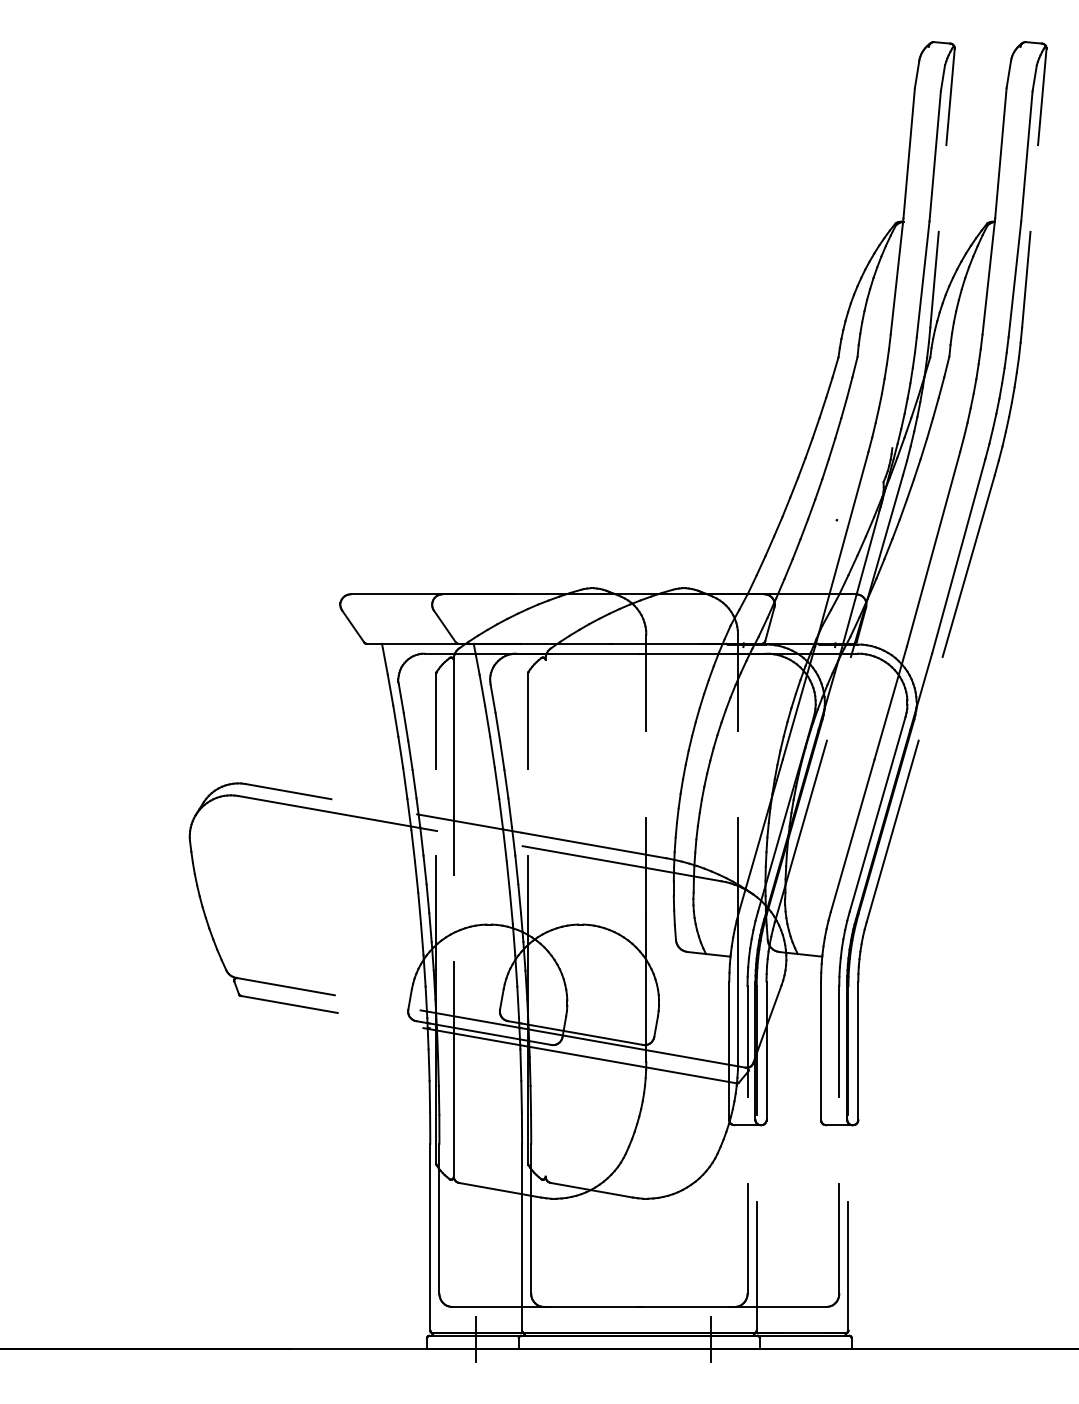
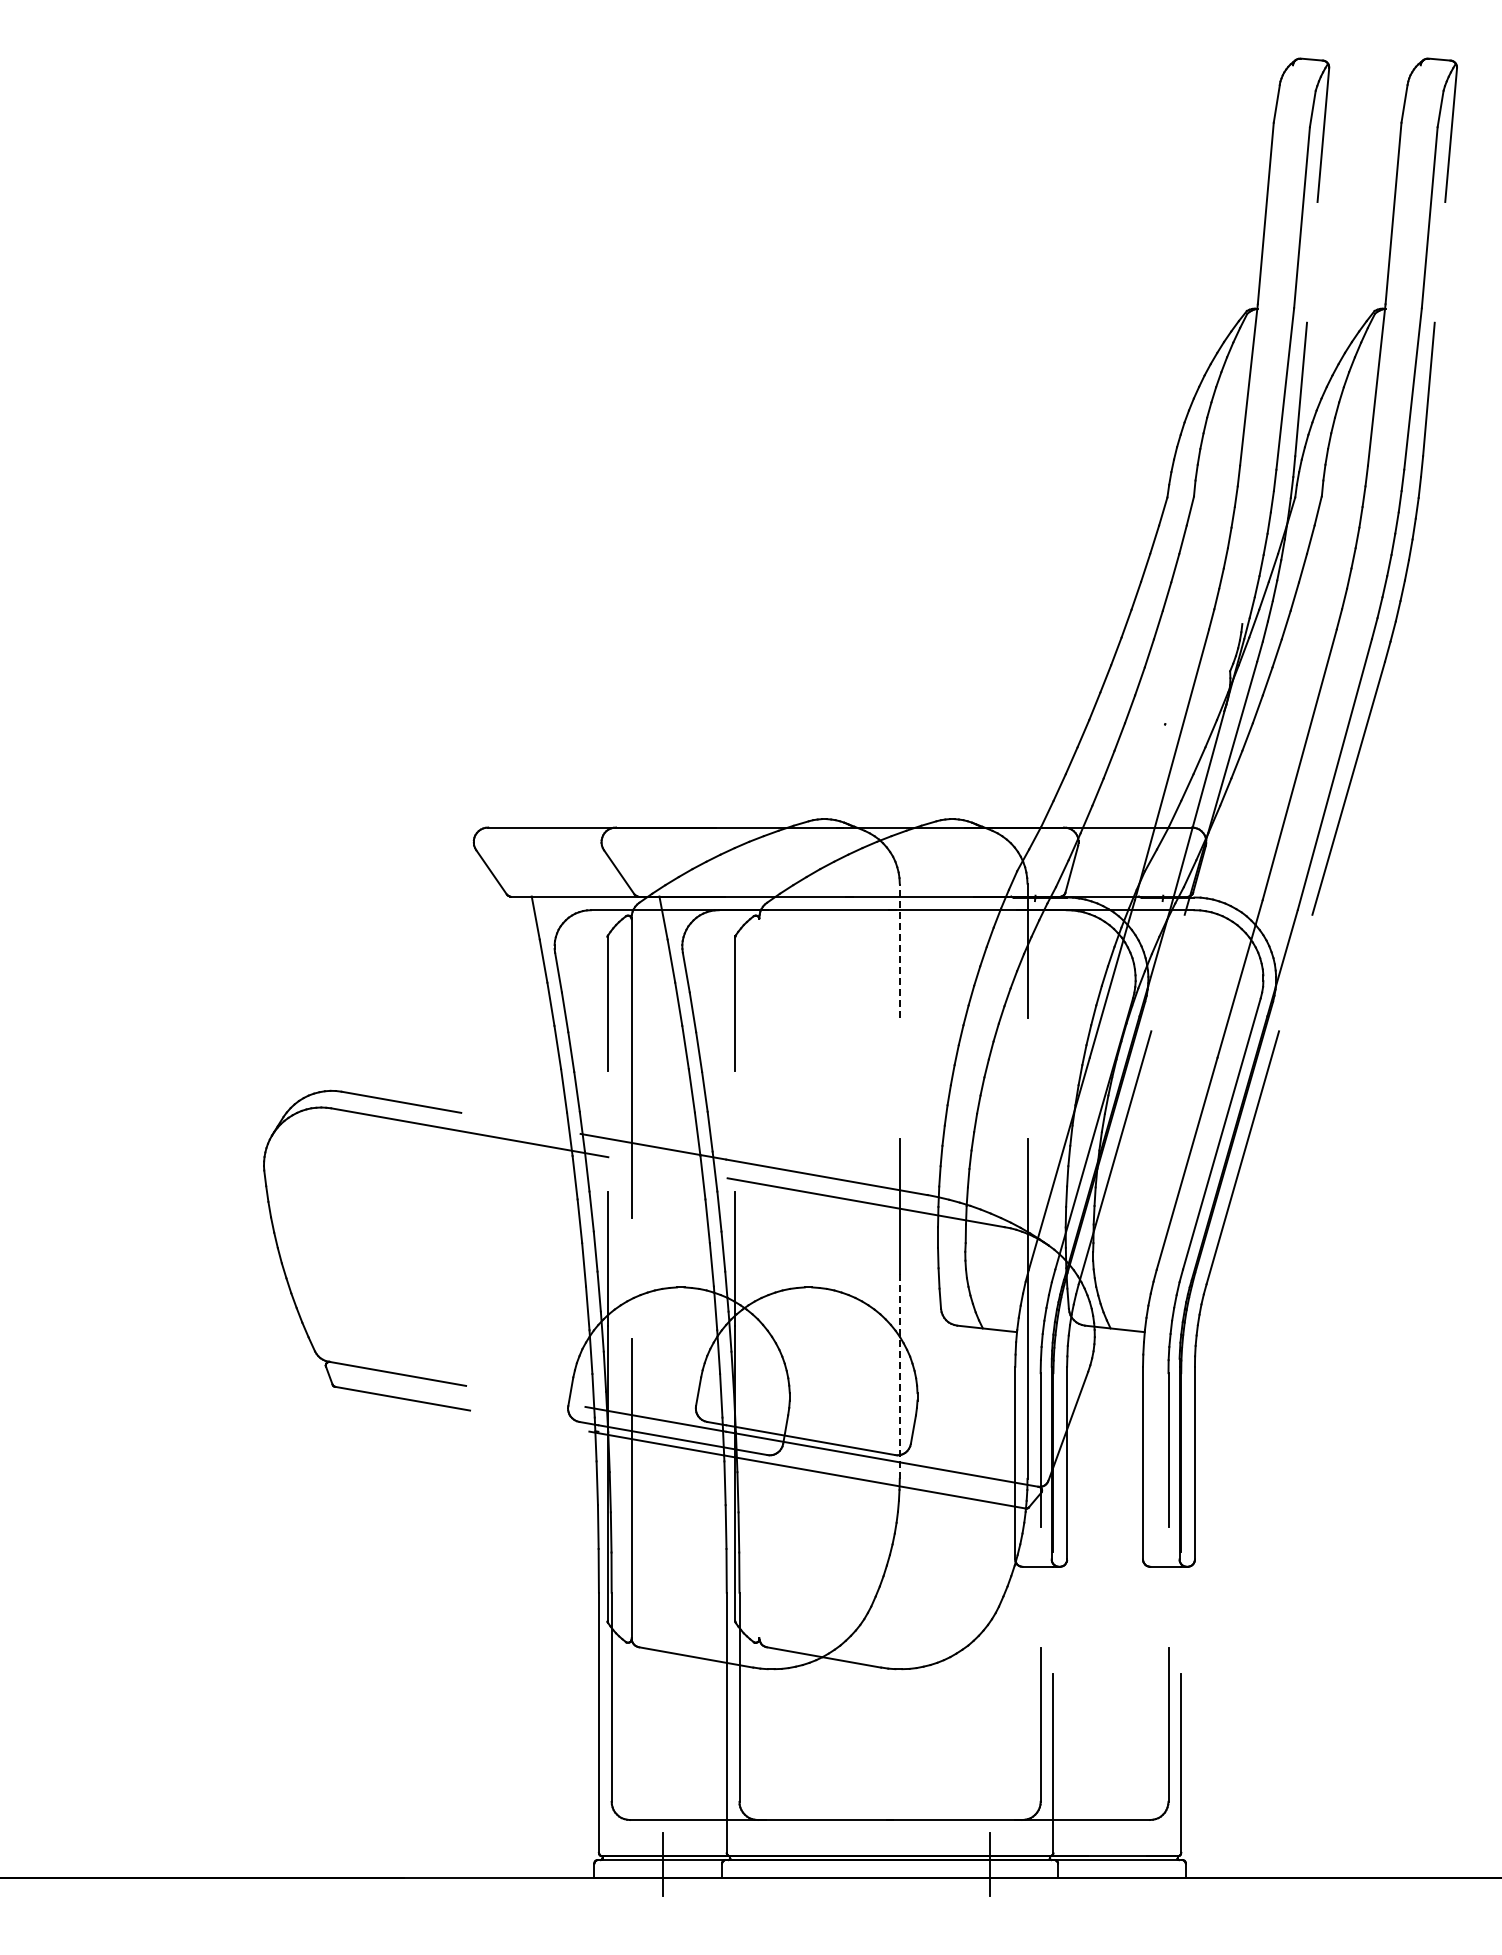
line: (646, 682) -> (899, 950), solid -> dashed
line: (646, 988) -> (899, 1376), solid -> dashed

